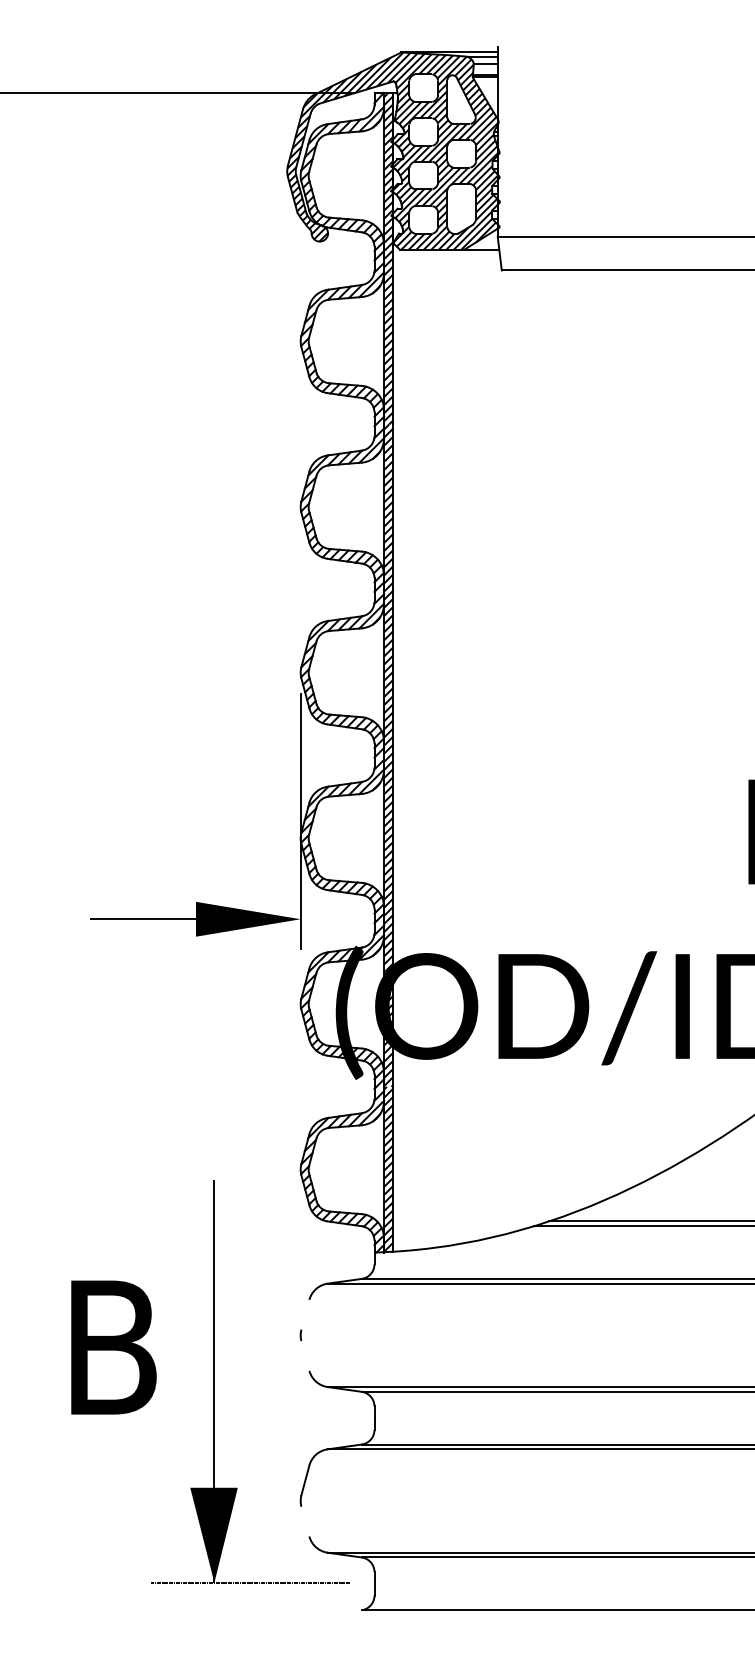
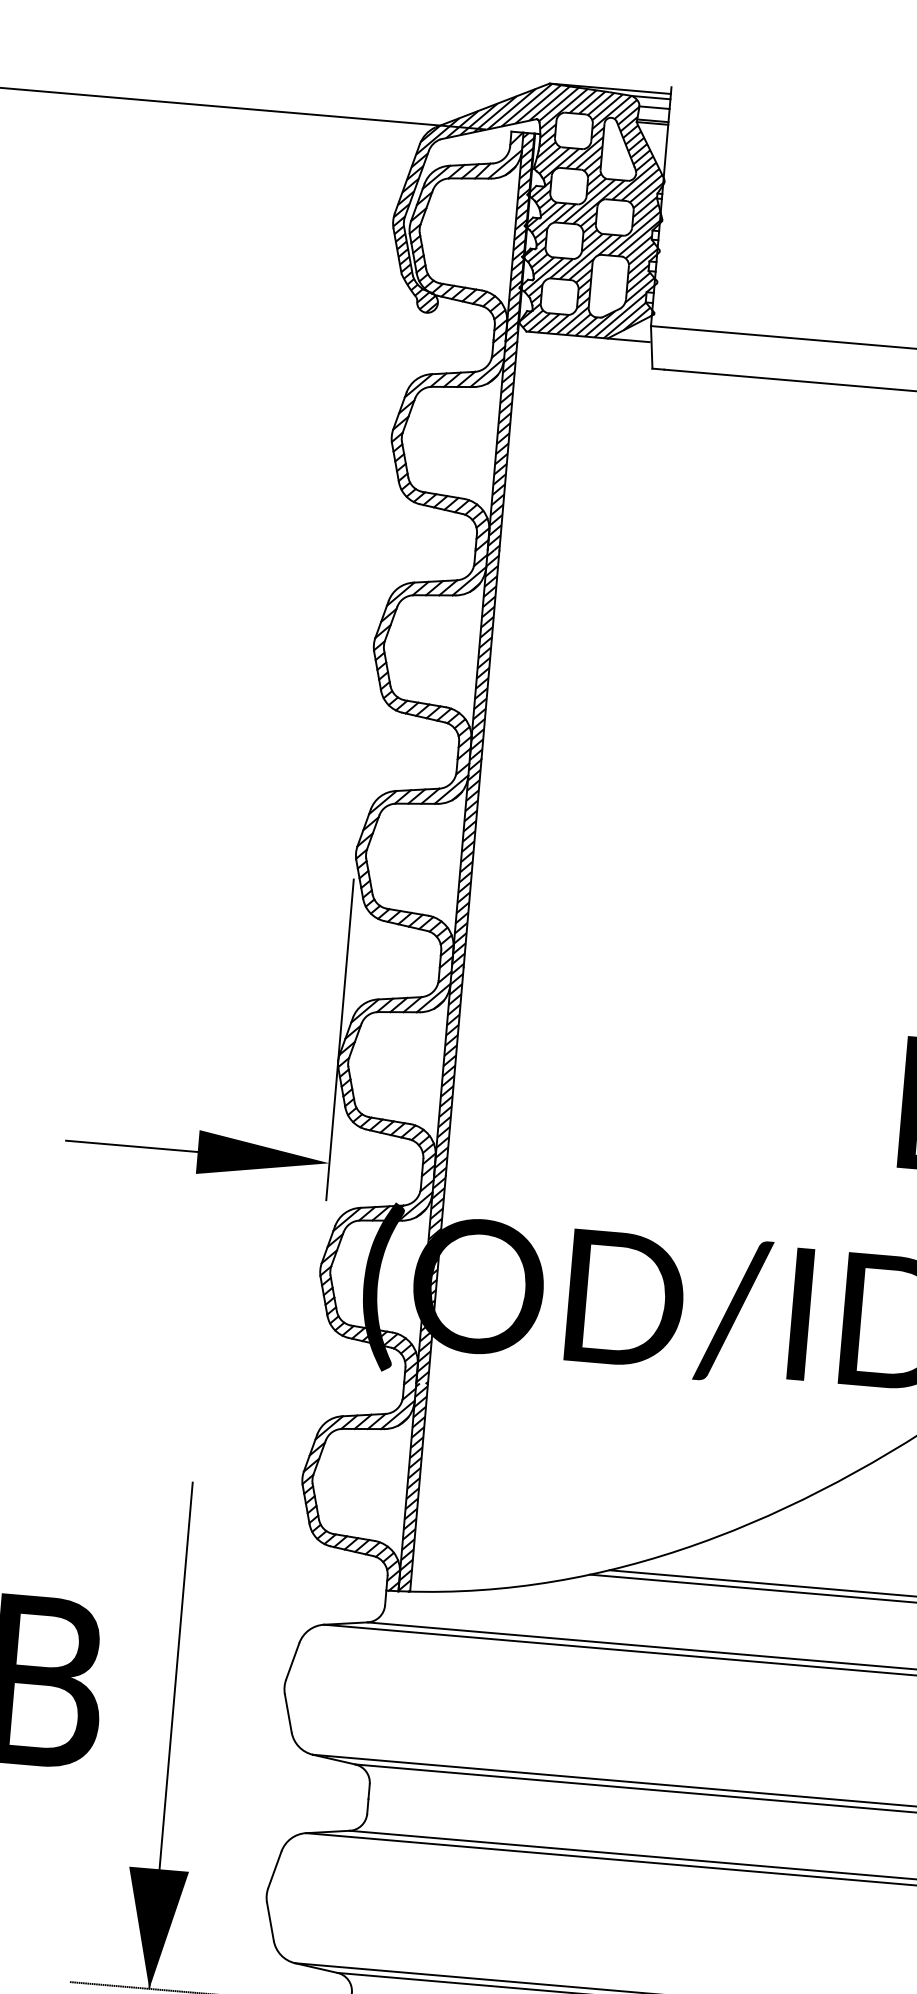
line: (305, 1314) -> (292, 1661), added
line: (305, 1355) -> (288, 1712), added
line: (305, 1521) -> (270, 1921), added

